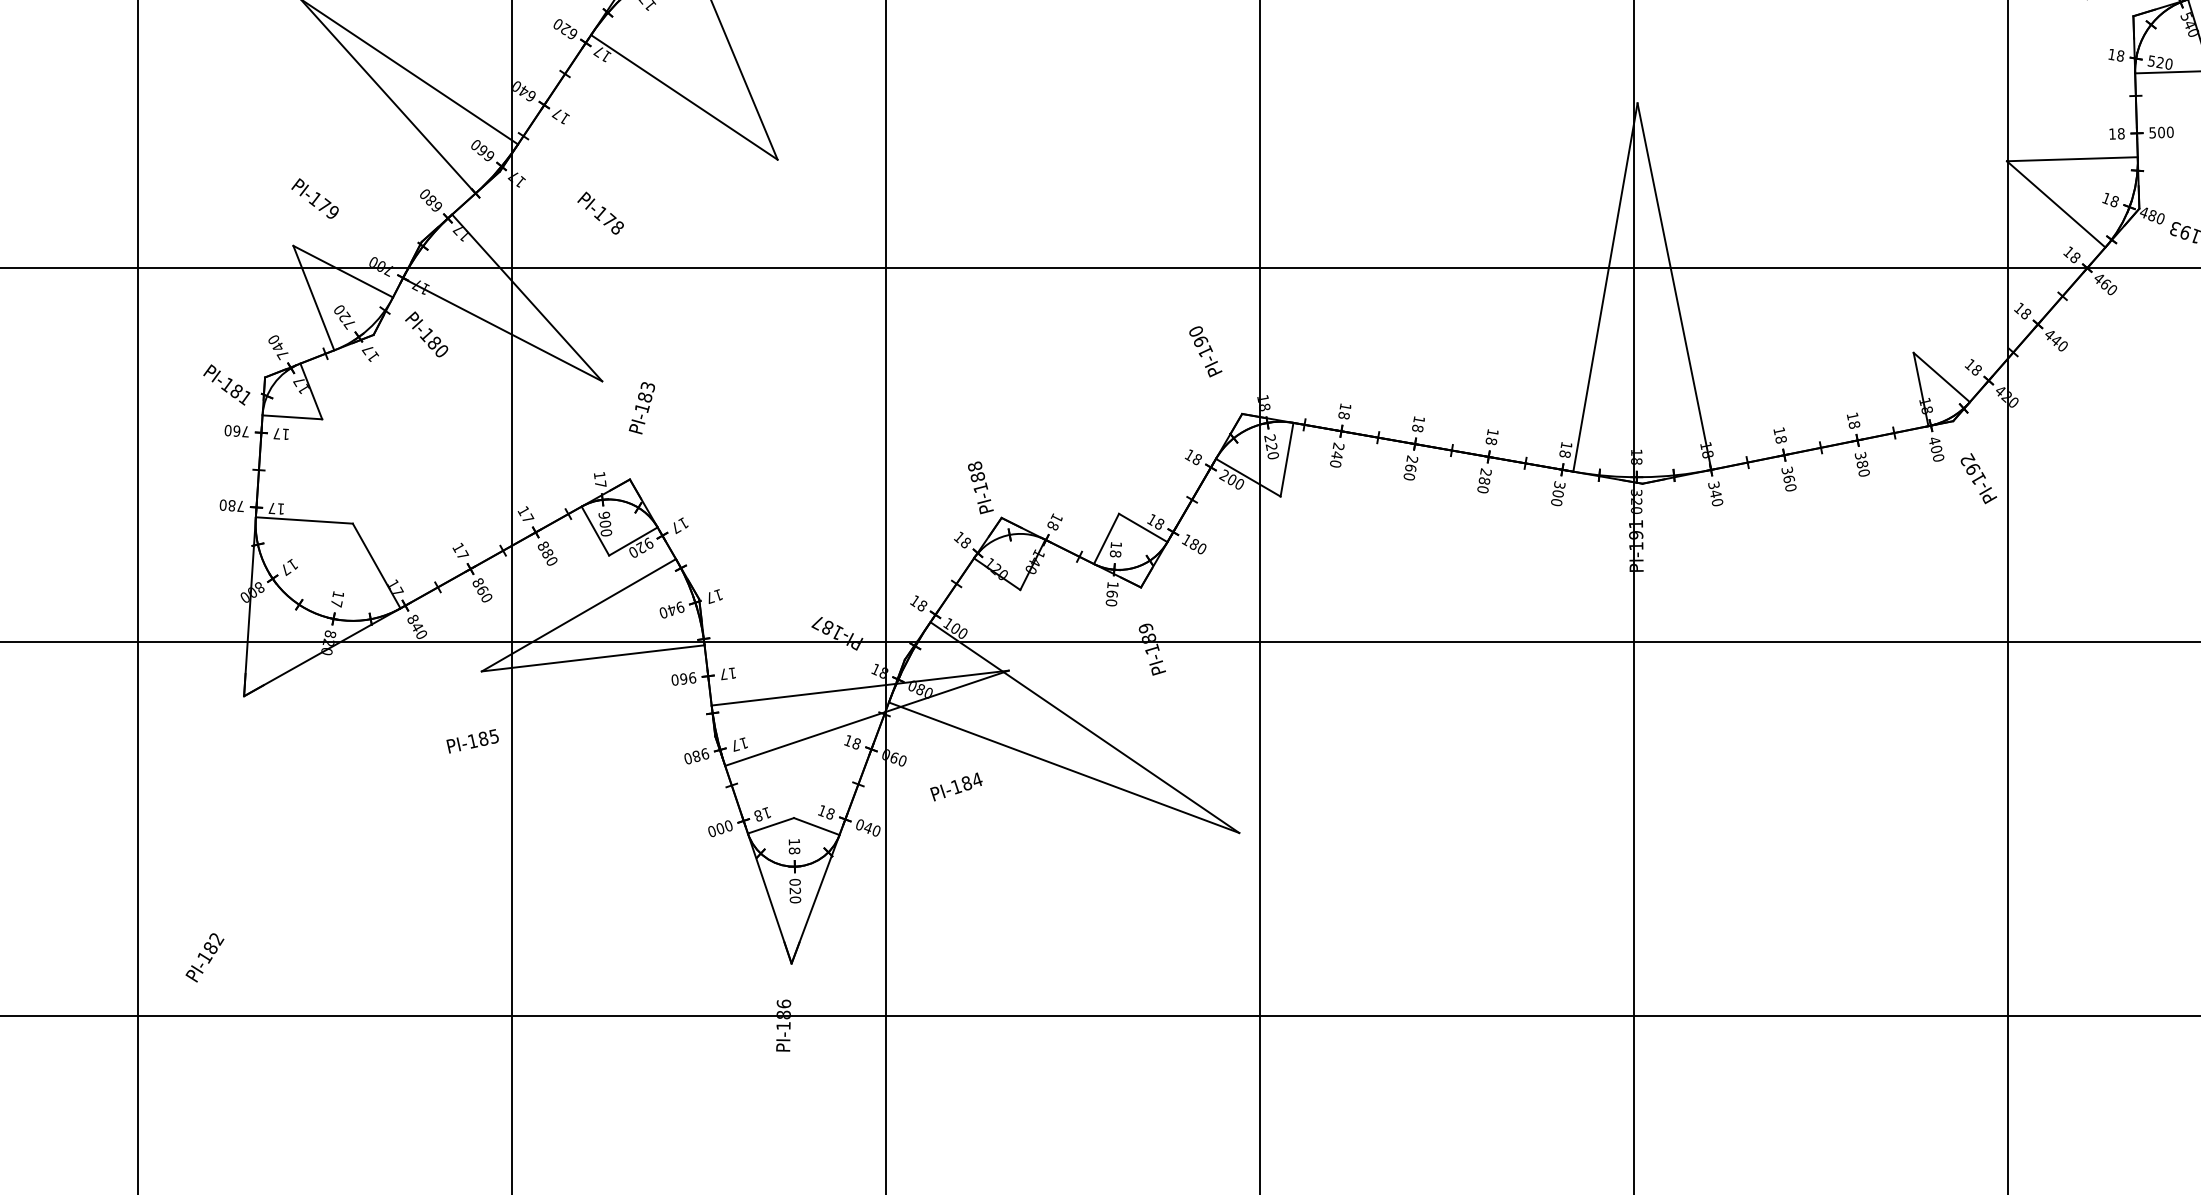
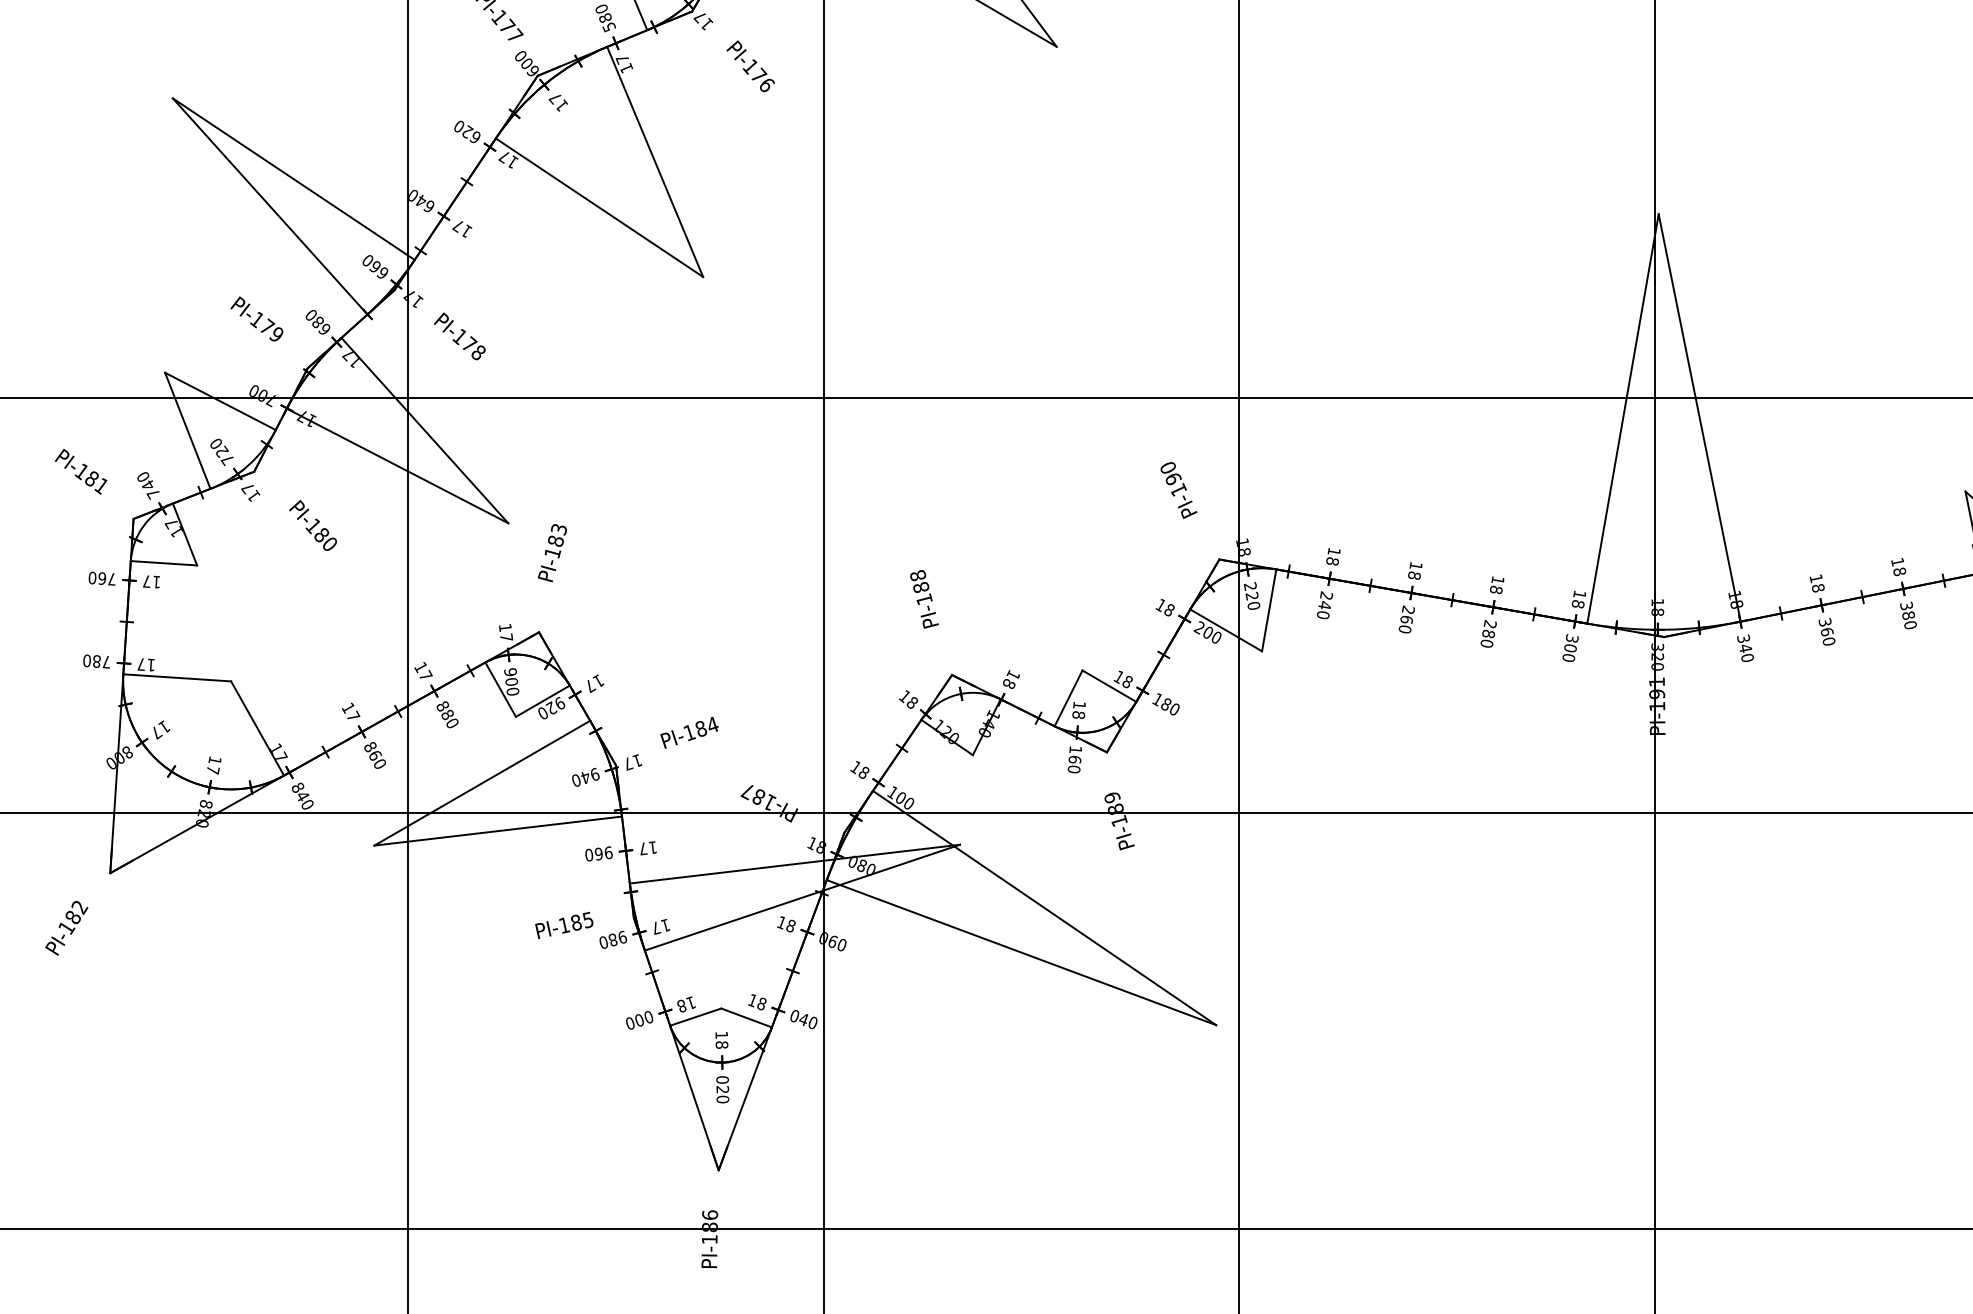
text: (314, 198) -> (256, 318), moved
text: (600, 212) -> (459, 335), moved
text: (426, 334) -> (312, 525), moved
text: (226, 384) -> (80, 471), moved
text: (980, 487) -> (924, 598), moved
text: (472, 741) -> (564, 925), moved
text: (956, 786) -> (689, 732), moved
text: (204, 957) -> (66, 927), moved

